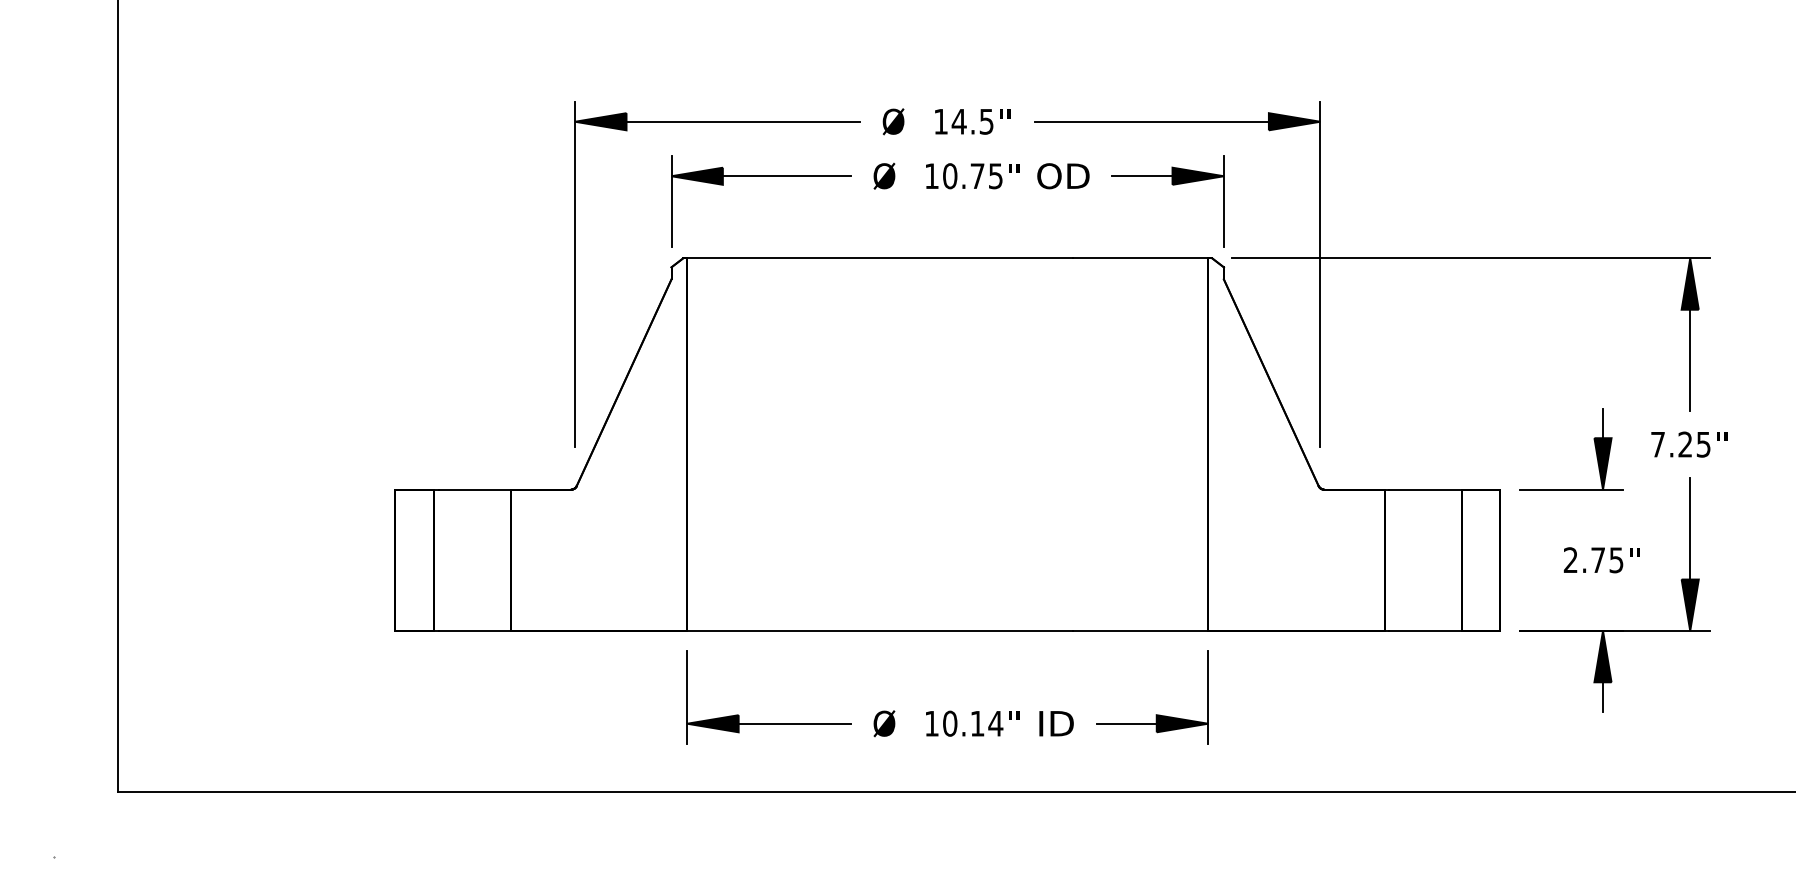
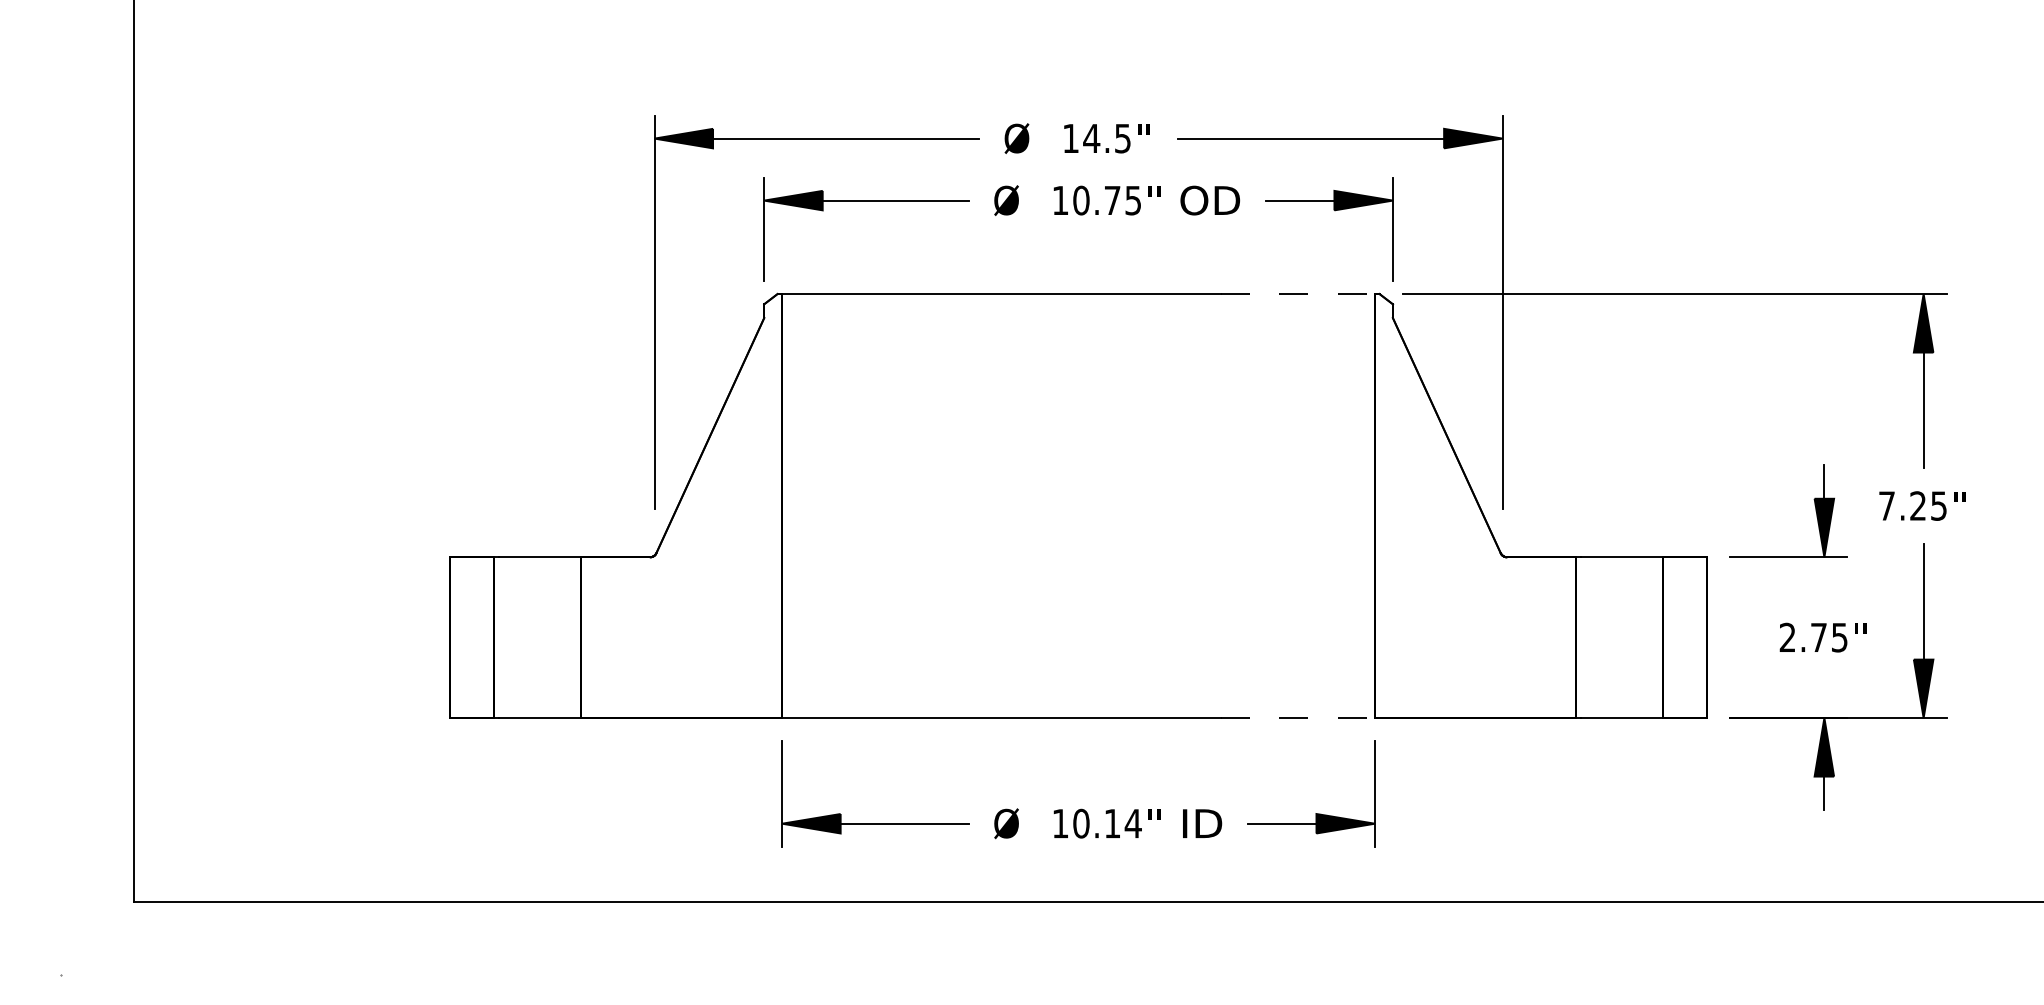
line: (1140, 258) -> (1297, 294), solid -> dashed
line: (1140, 630) -> (1297, 717), solid -> dashed

